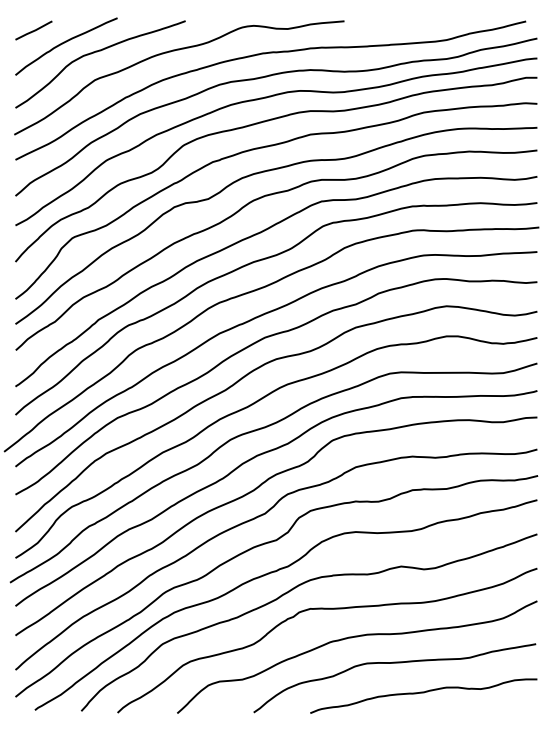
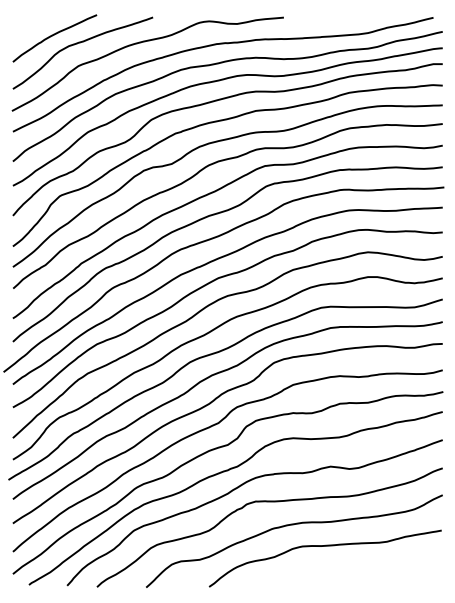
line: (33, 30) -> (27, 25), removed
curve: (422, 693) -> (348, 571), removed

